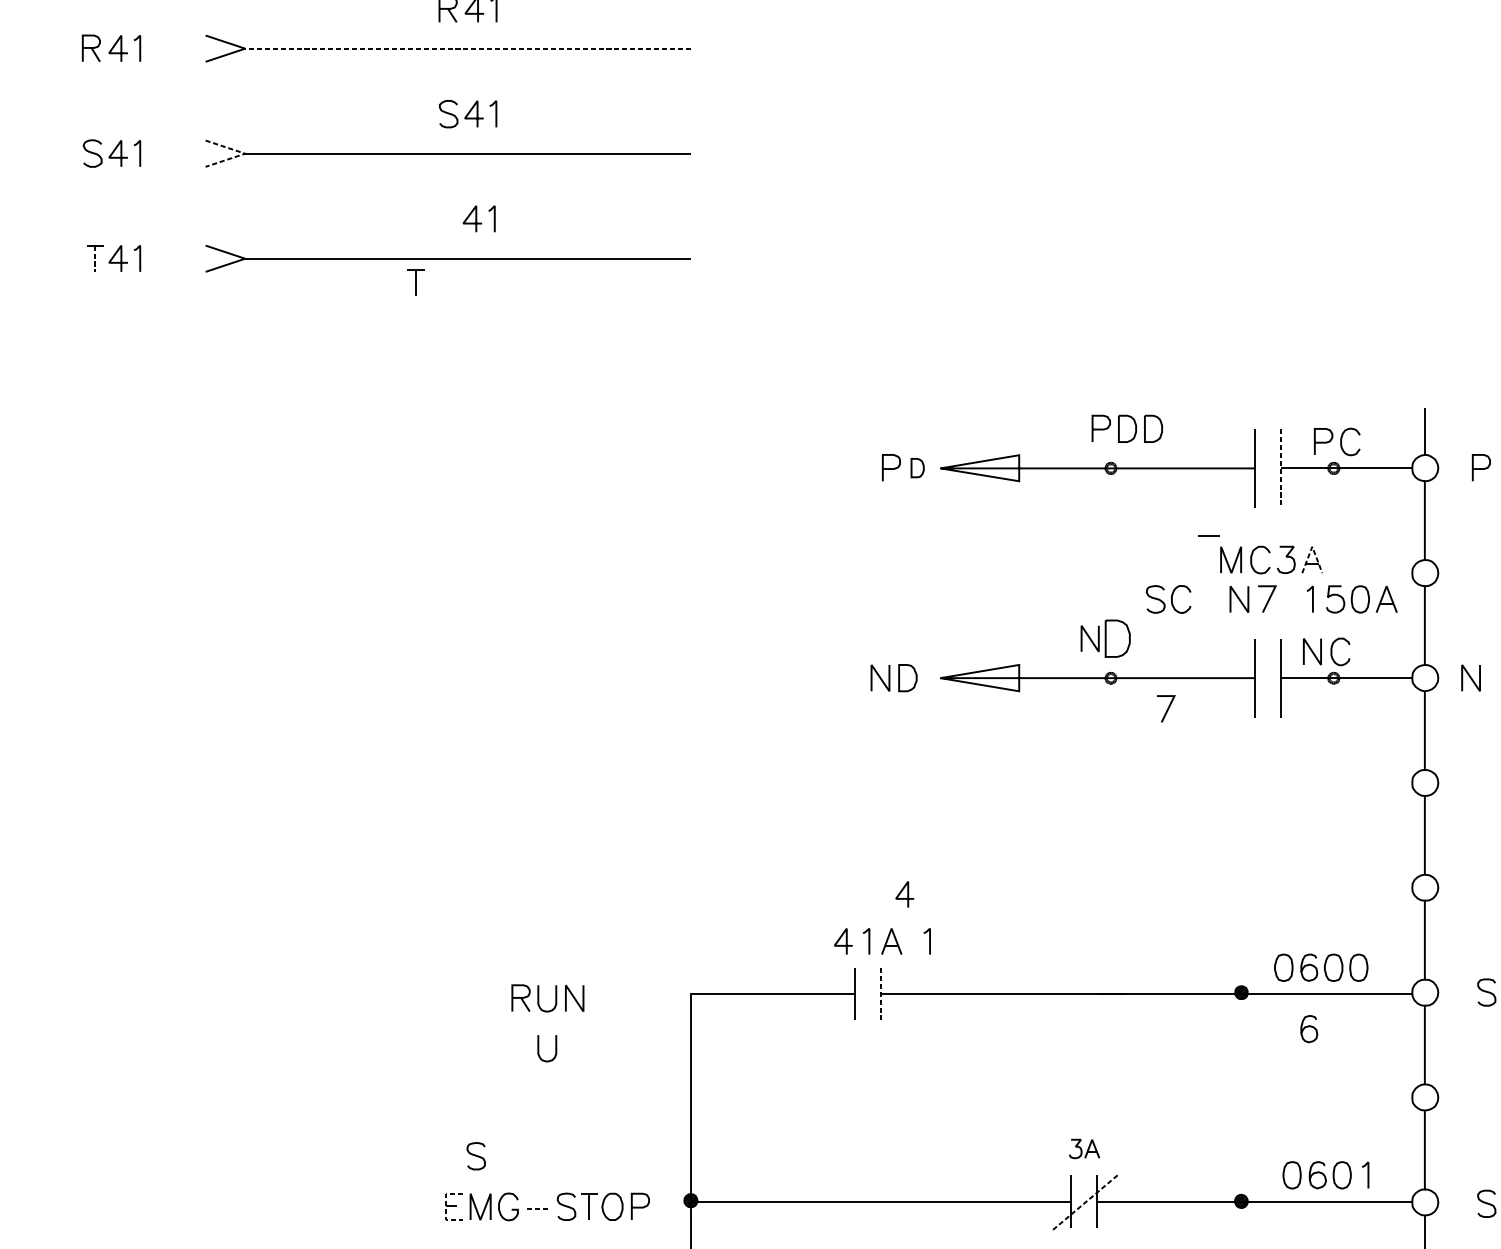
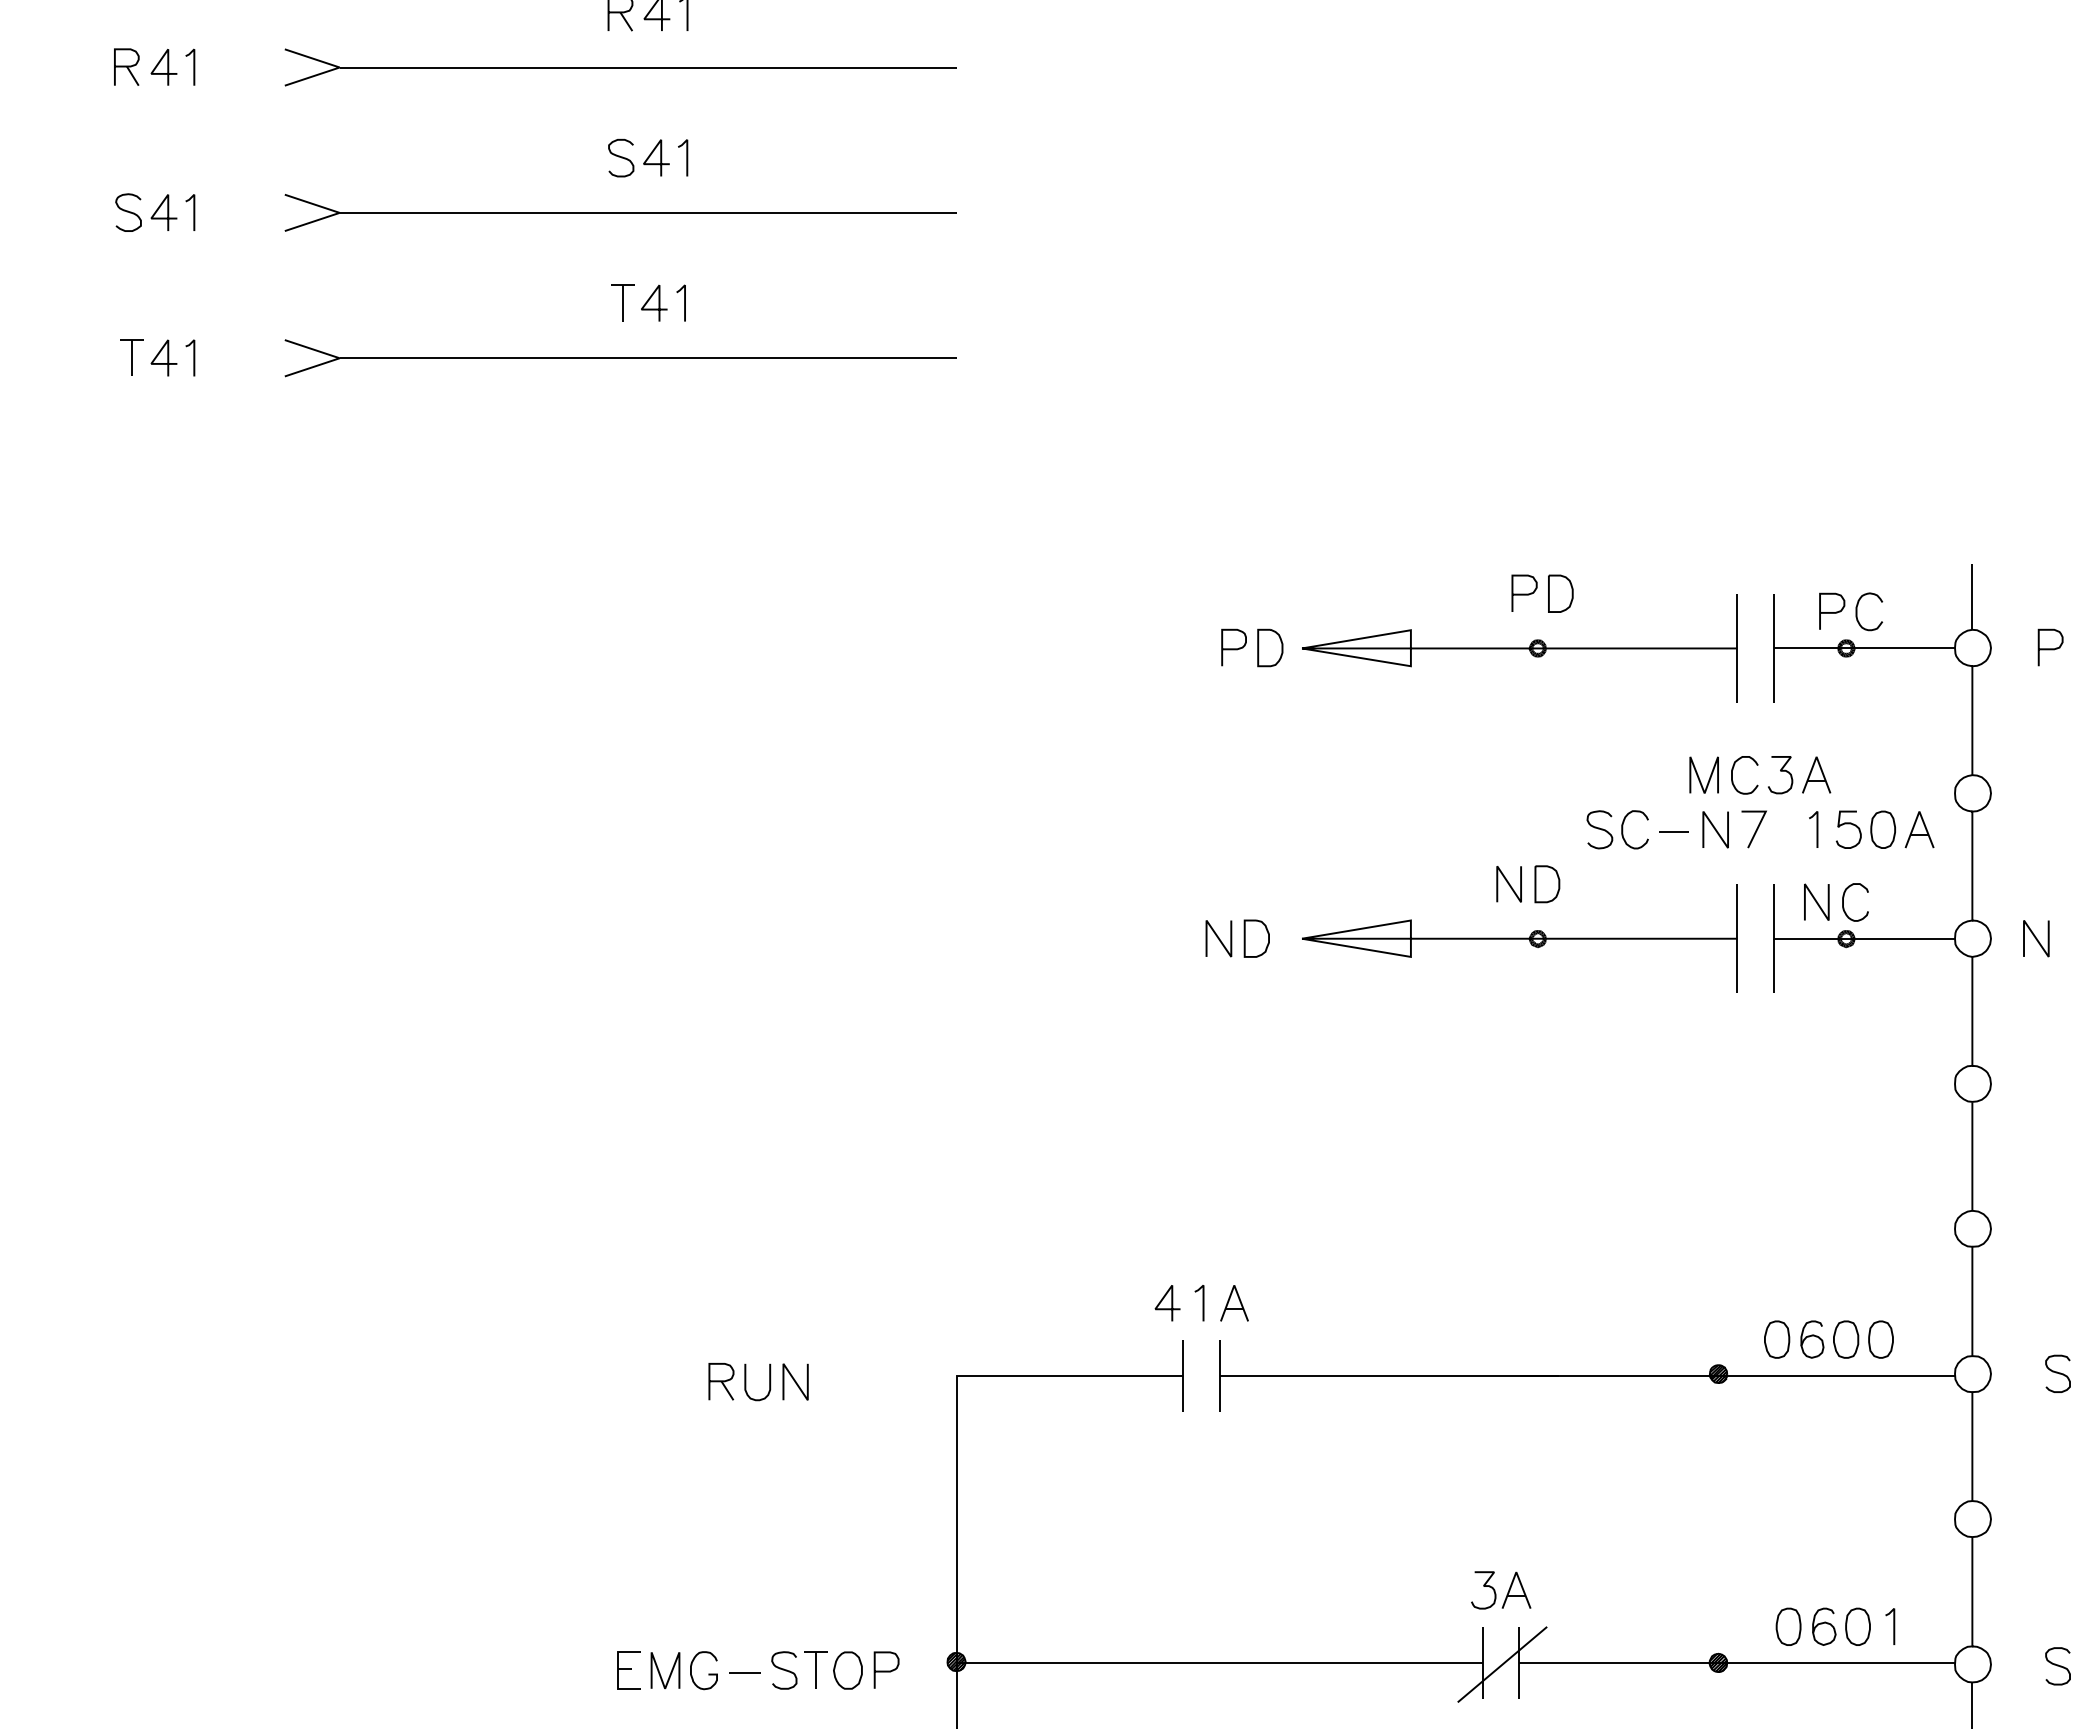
line: (467, 48) -> (647, 67), dashed -> solid
line: (245, 153) -> (339, 212), dashed -> solid
line: (95, 258) -> (132, 358), dashed -> solid
part: (415, 282) -> (622, 302), moved
part: (1153, 428) -> (1596, 593), removed
part: (917, 467) -> (1270, 647), size x1.43
line: (1281, 468) -> (1773, 648), dashed -> solid
line: (1208, 535) -> (1673, 831), moved
line: (1312, 546) -> (1816, 756), dashed -> solid
part: (1117, 638) -> (1547, 884), size x0.71
line: (1167, 709) -> (1615, 982), removed
line: (907, 894) -> (1256, 1238), removed
line: (929, 941) -> (1286, 1303), removed
line: (880, 994) -> (1219, 1376), dashed -> solid
part: (1309, 1029) -> (1812, 1424), removed
curve: (539, 1048) -> (746, 1451), removed
part: (1084, 1149) -> (1501, 1590), size x1.43
curve: (476, 1156) -> (659, 1600), removed
line: (1085, 1202) -> (1502, 1664), dashed -> solid
line: (446, 1207) -> (618, 1671), dashed -> solid
line: (537, 1209) -> (744, 1673), dashed -> solid

